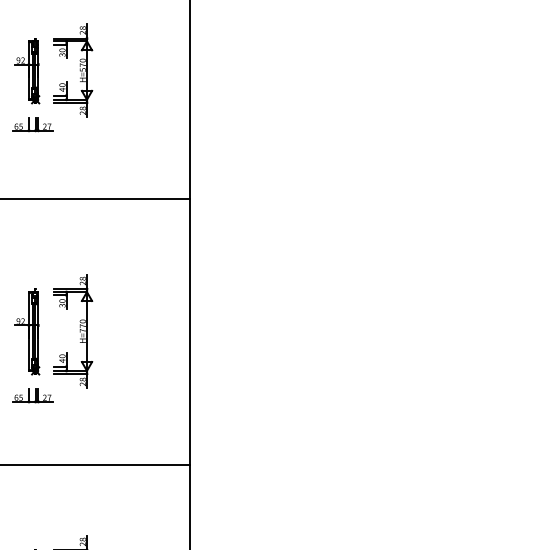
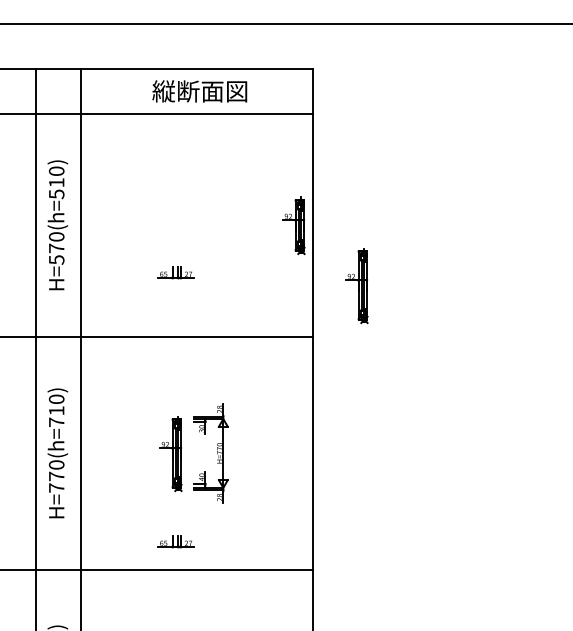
part: (26, 70) -> (293, 225), moved
part: (80, 70) -> (217, 225), removed
part: (239, 140) -> (356, 286), added
part: (32, 395) -> (175, 541), moved

